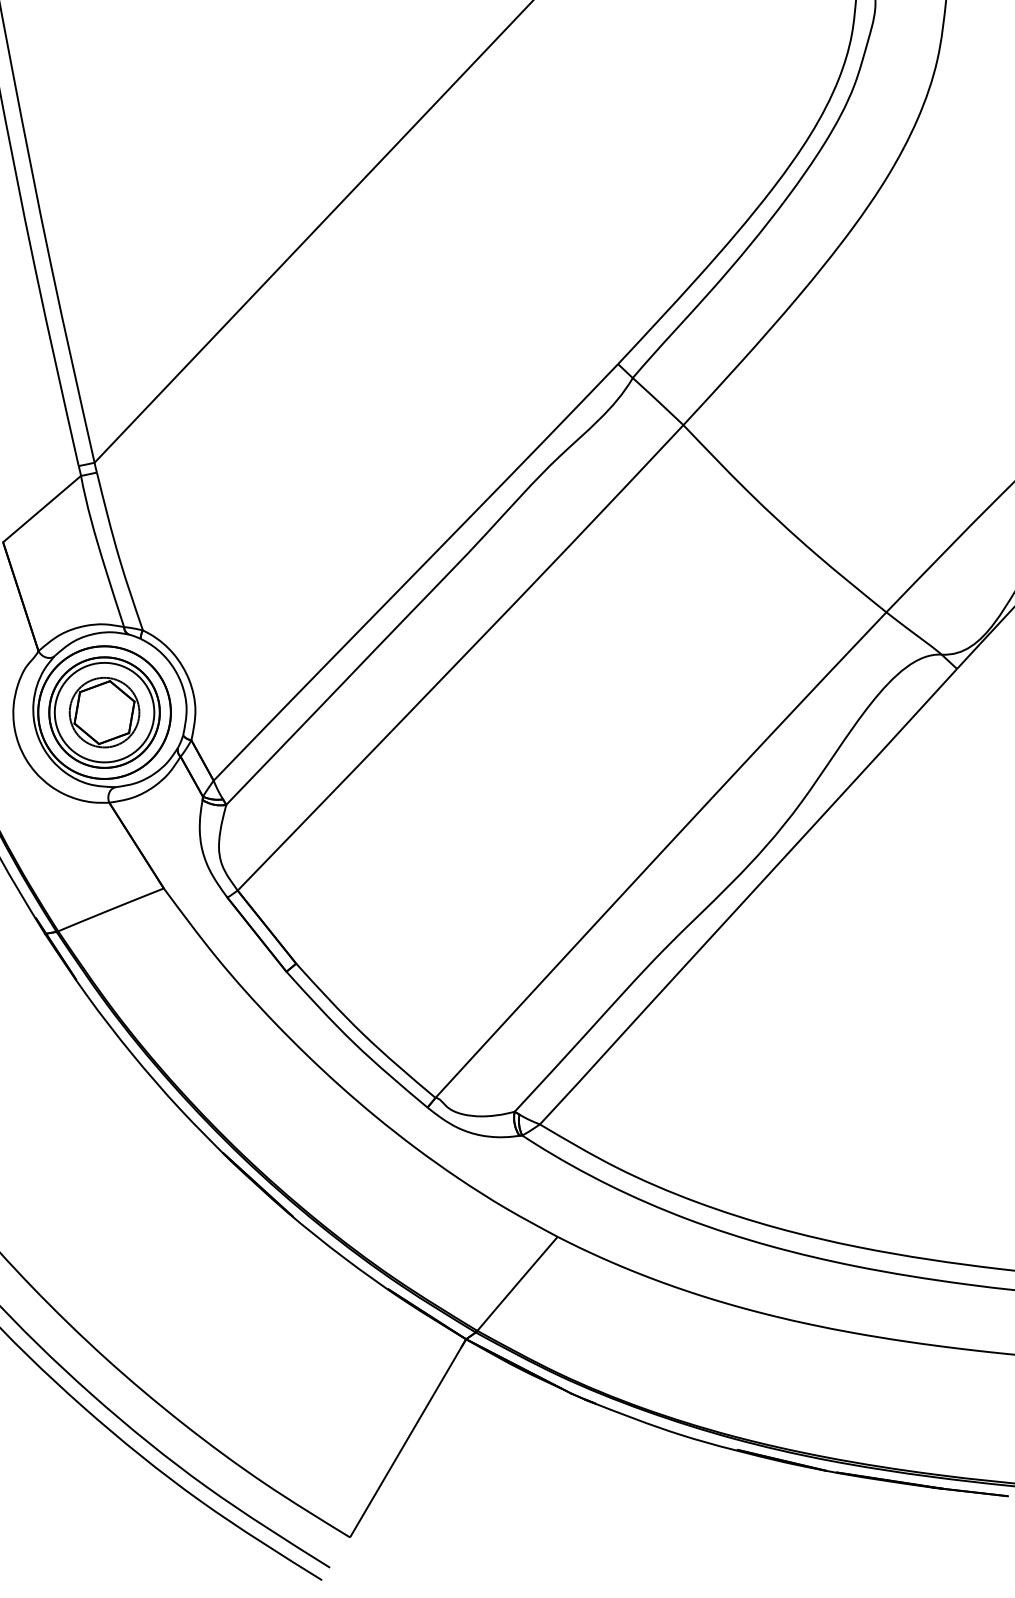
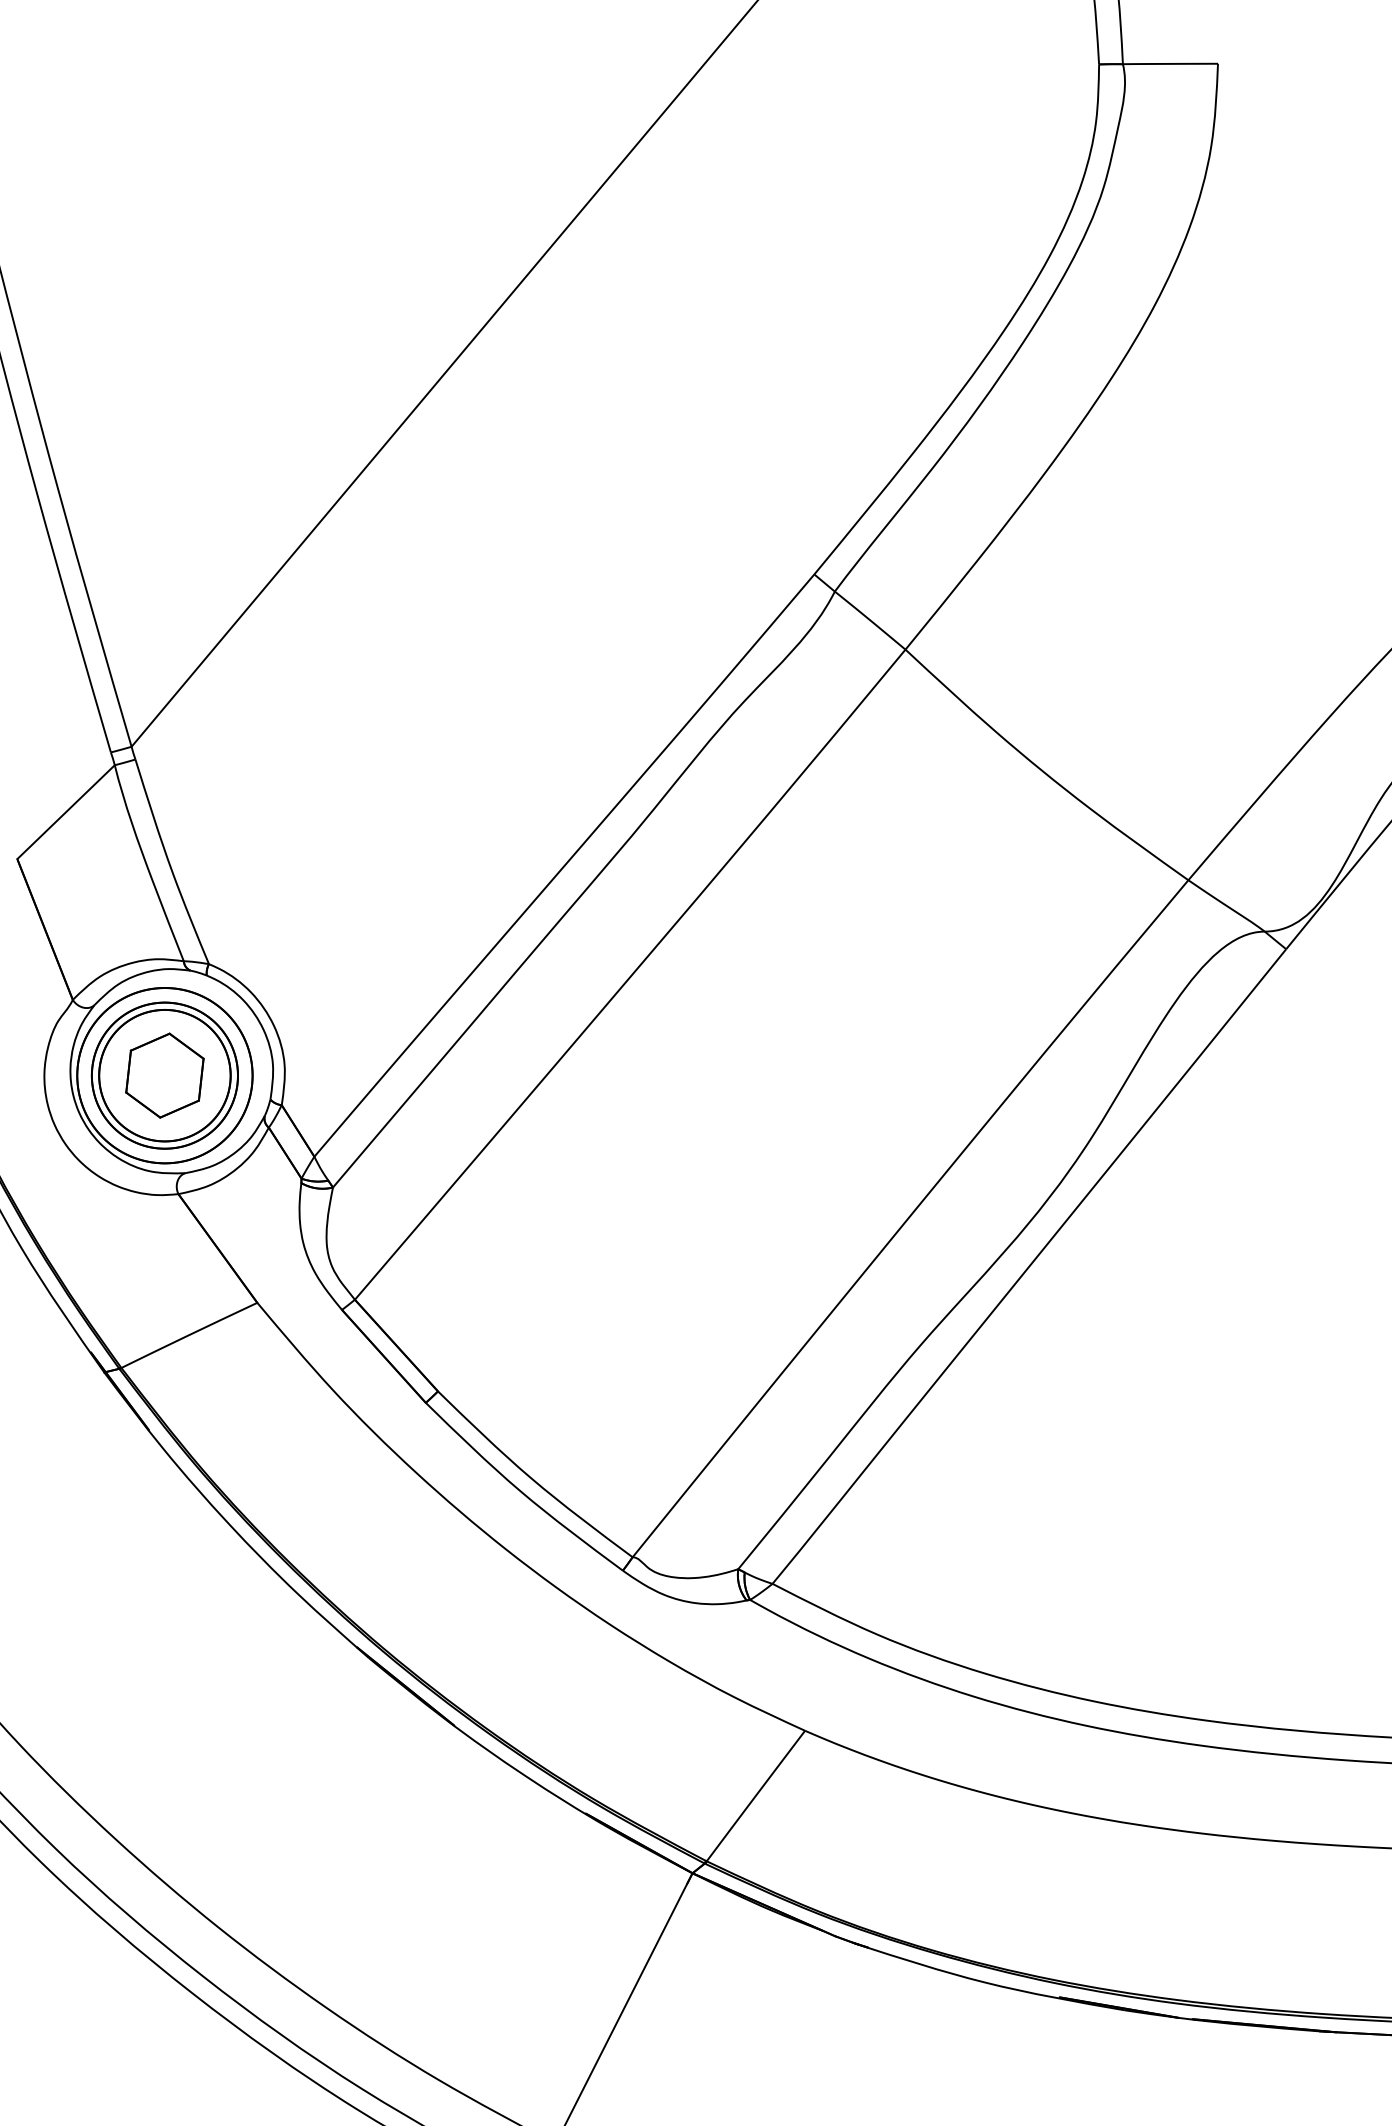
circle: (104, 712) -> (164, 1075), size x1.43

